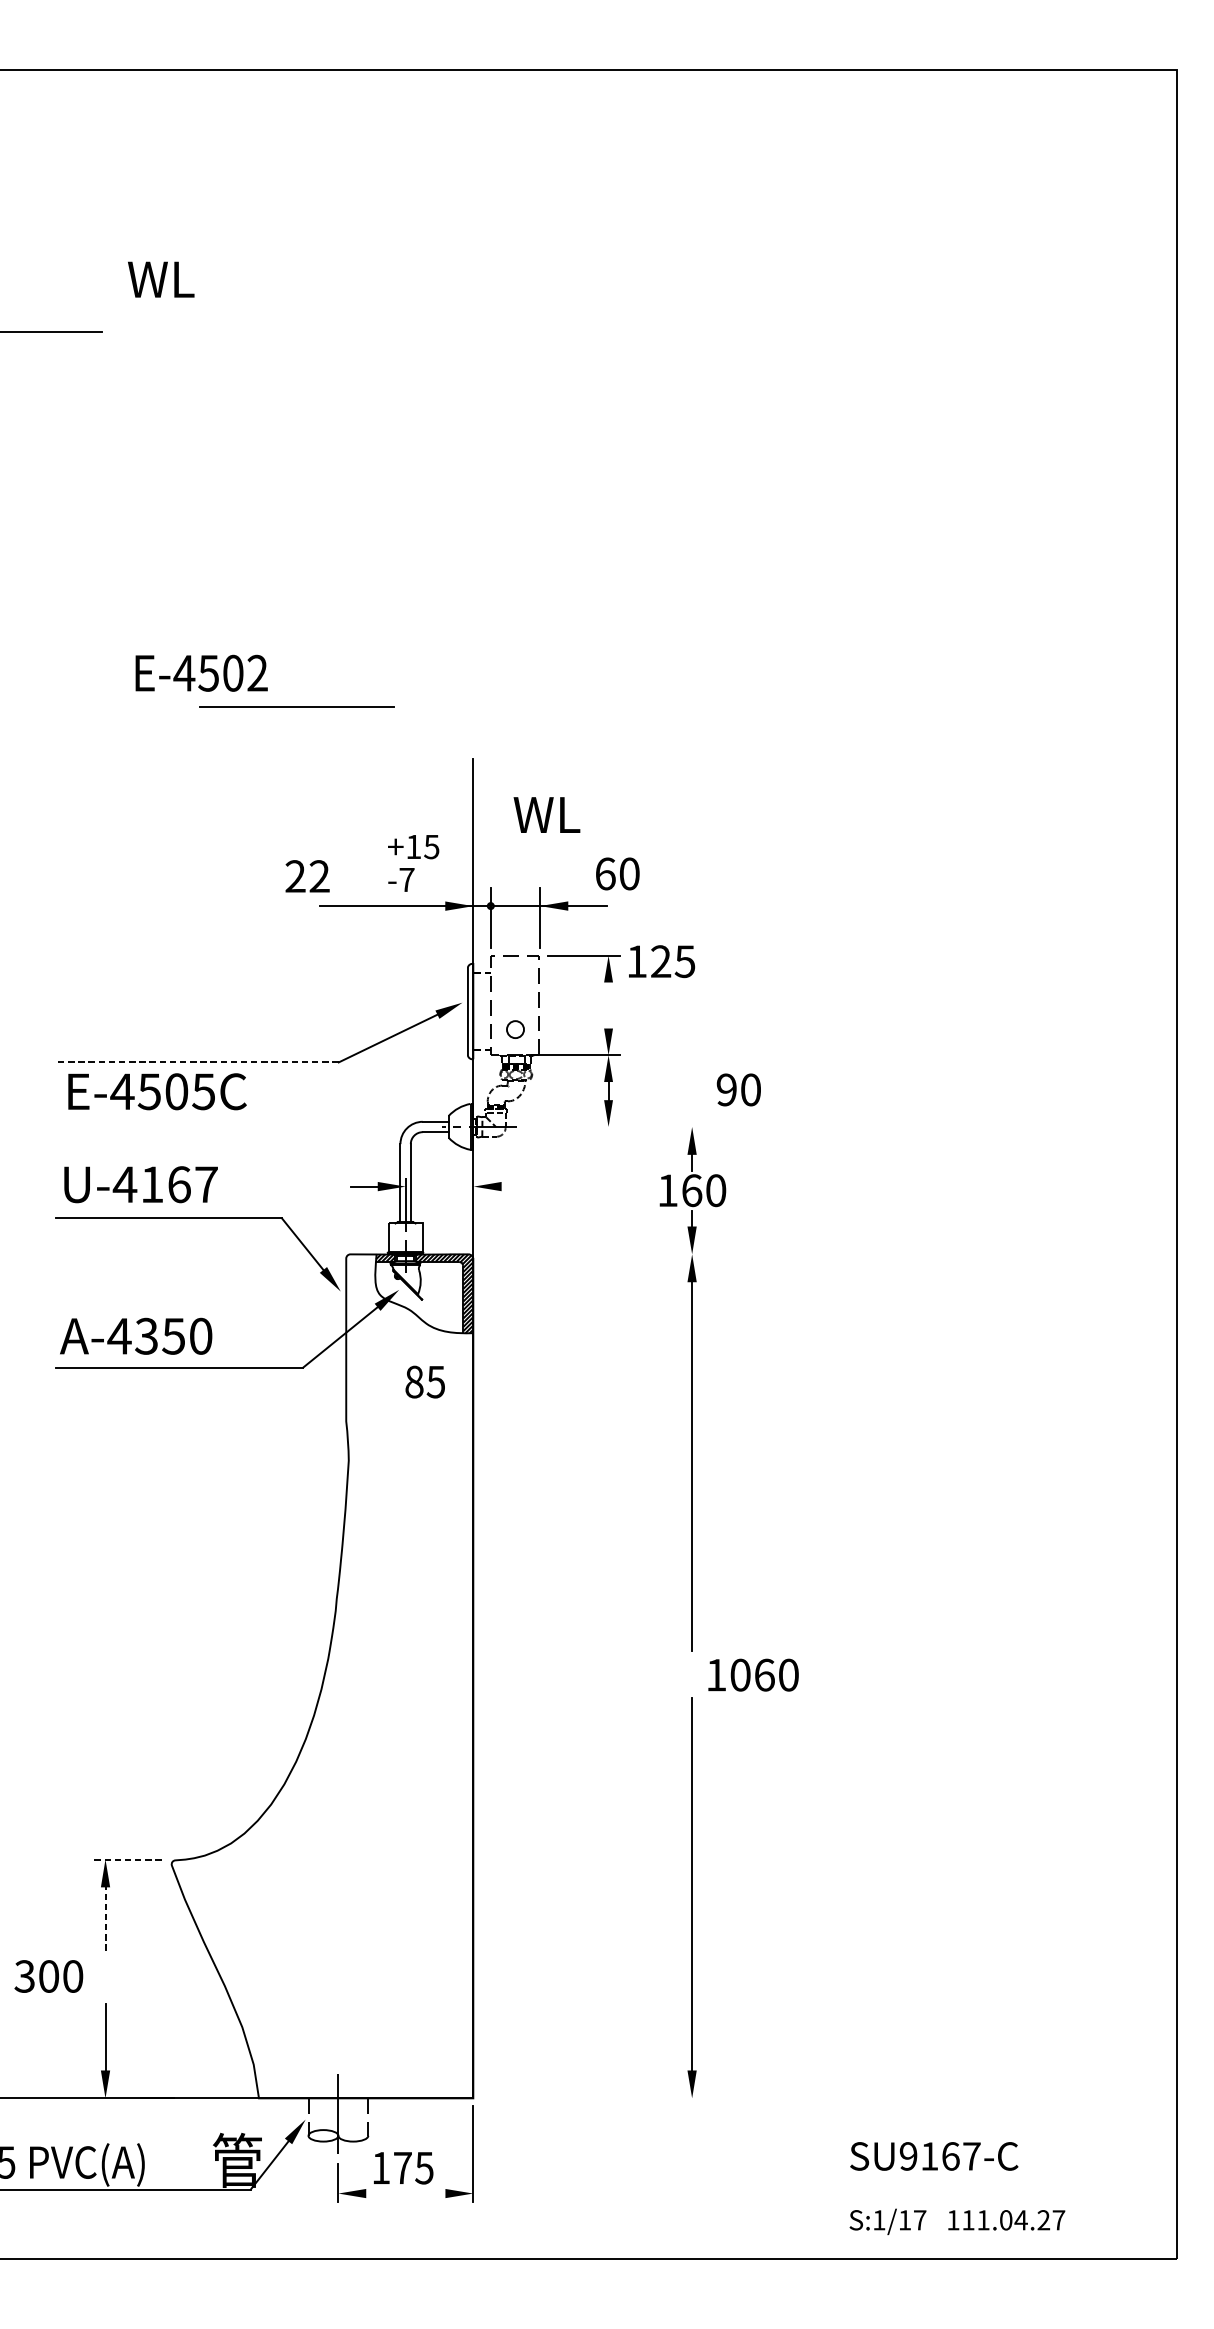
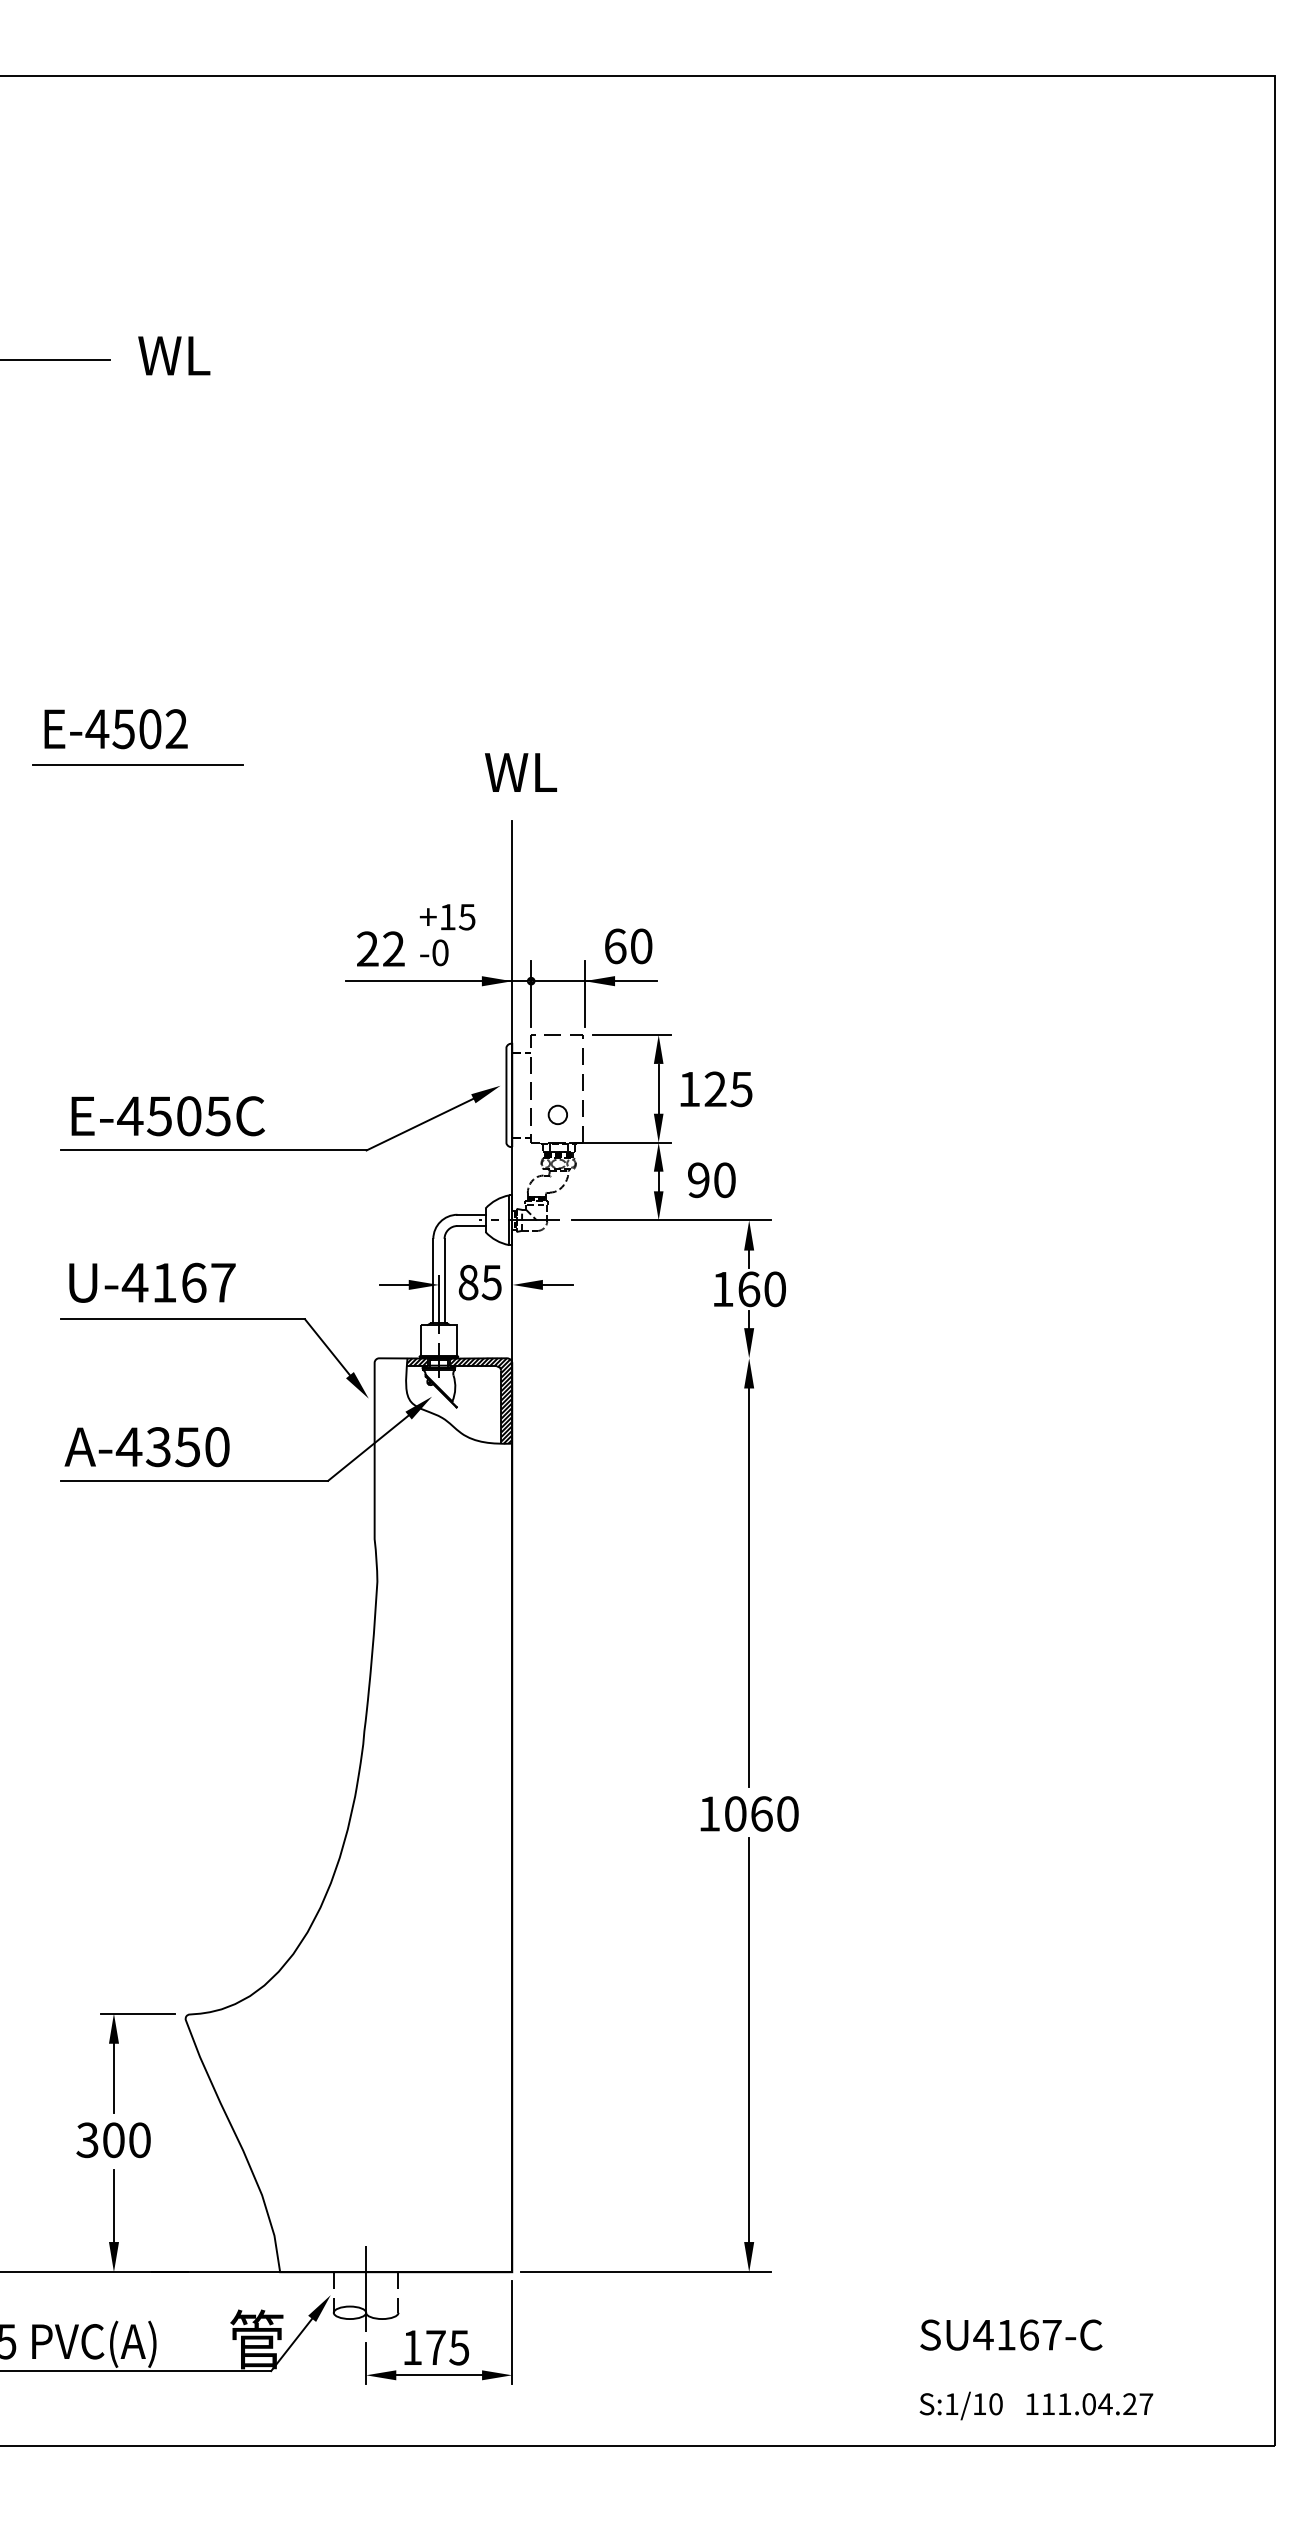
text: (161, 279) -> (174, 355), moved
text: (201, 673) -> (115, 729), moved
line: (296, 705) -> (137, 764), moved
text: (546, 814) -> (520, 772), moved
text: (617, 874) -> (628, 946), moved
text: (307, 875) -> (380, 948), moved
text: (407, 879) -> (440, 952), -7 -> -0
text: (661, 961) -> (716, 1089), moved
line: (608, 1006) -> (658, 1089), added
line: (197, 1062) -> (213, 1150), dashed -> solid
text: (738, 1090) -> (711, 1180), moved
text: (156, 1092) -> (167, 1116), moved
line: (619, 1127) -> (670, 1220), added
line: (515, 1186) -> (557, 1284), added
text: (424, 1381) -> (479, 1282), moved
text: (753, 1674) -> (749, 1813), moved
line: (127, 1859) -> (137, 2013), dashed -> solid
line: (105, 1917) -> (113, 2076), dashed -> solid
text: (48, 1976) -> (113, 2140), moved
line: (596, 2098) -> (645, 2272), added
text: (908, 2155) -> (983, 2334), SU9167-C -> SU4167-C
line: (406, 2193) -> (439, 2375), added
text: (919, 2220) -> (995, 2404), S:1/17 -> S:1/10

